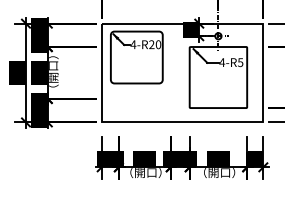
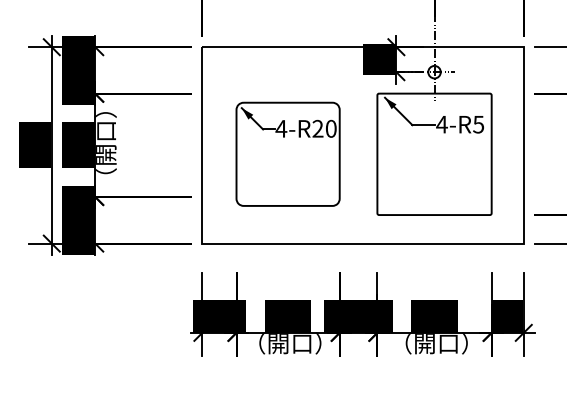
part: (136, 57) -> (287, 154), moved

